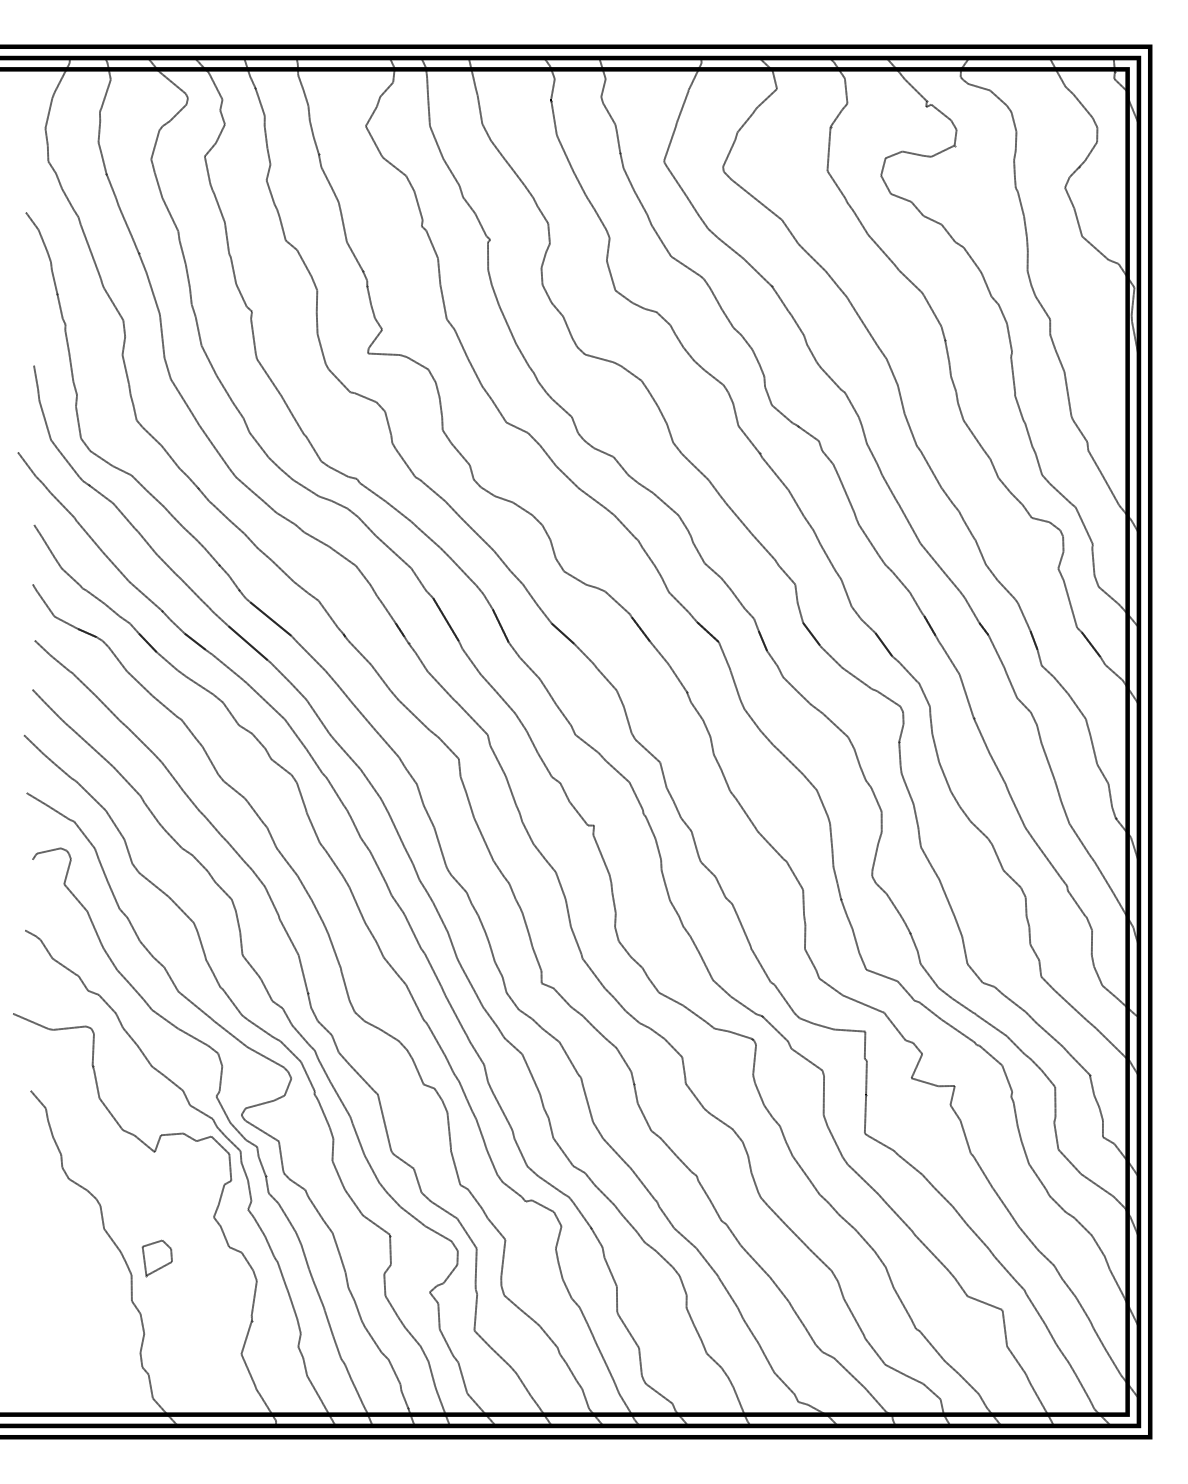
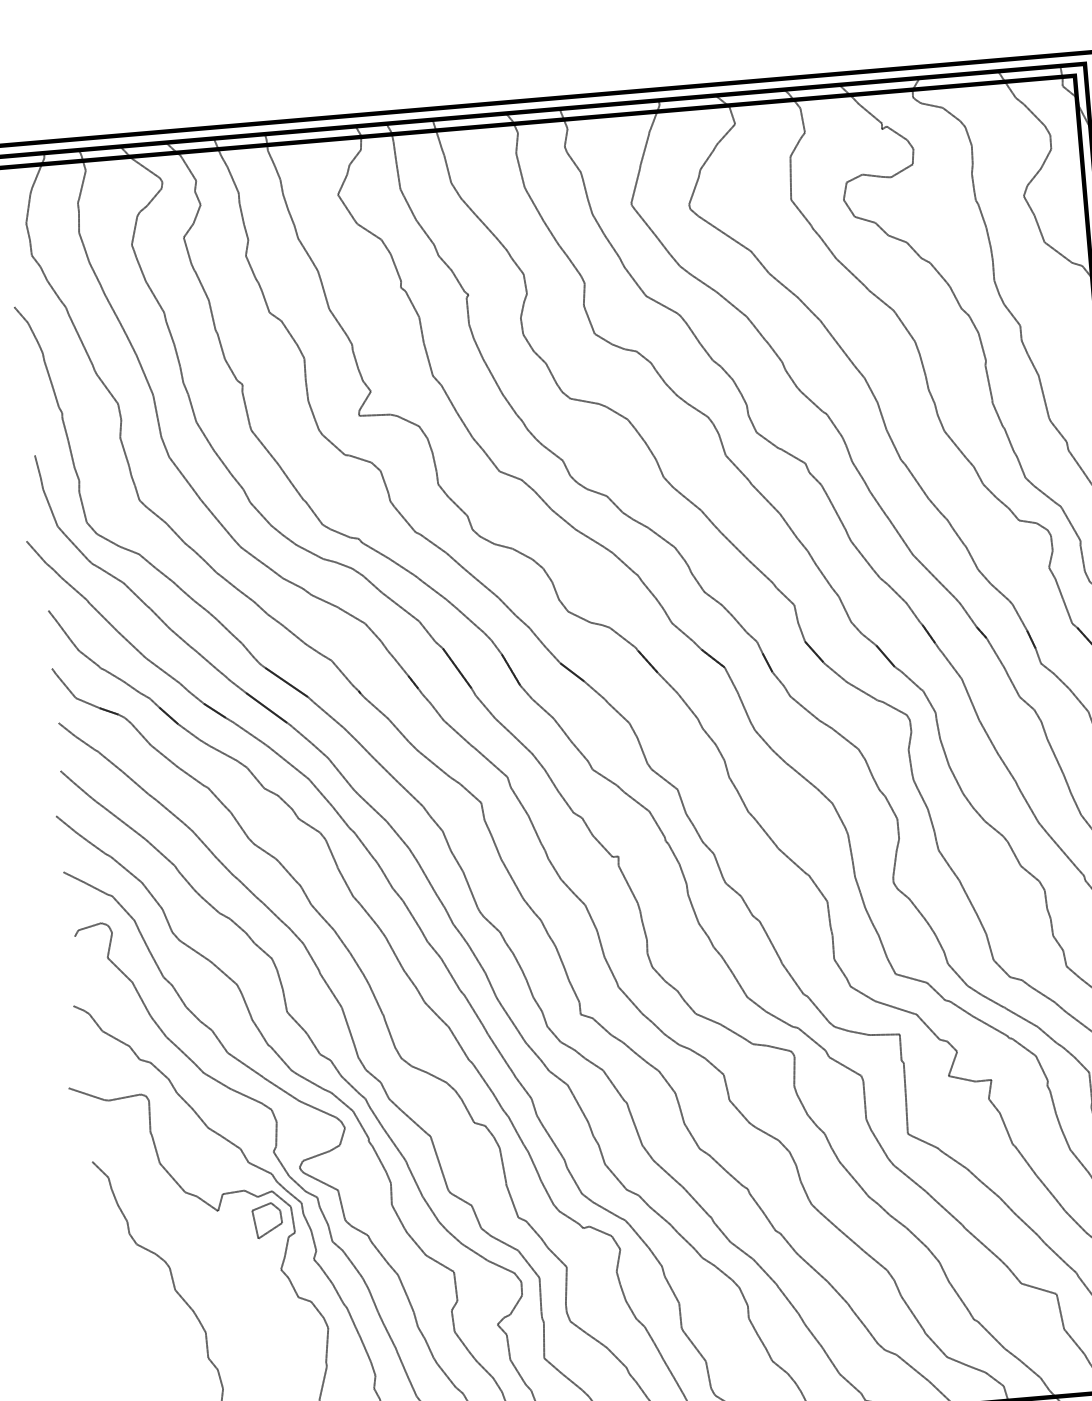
part: (156, 1258) -> (266, 1221), moved

